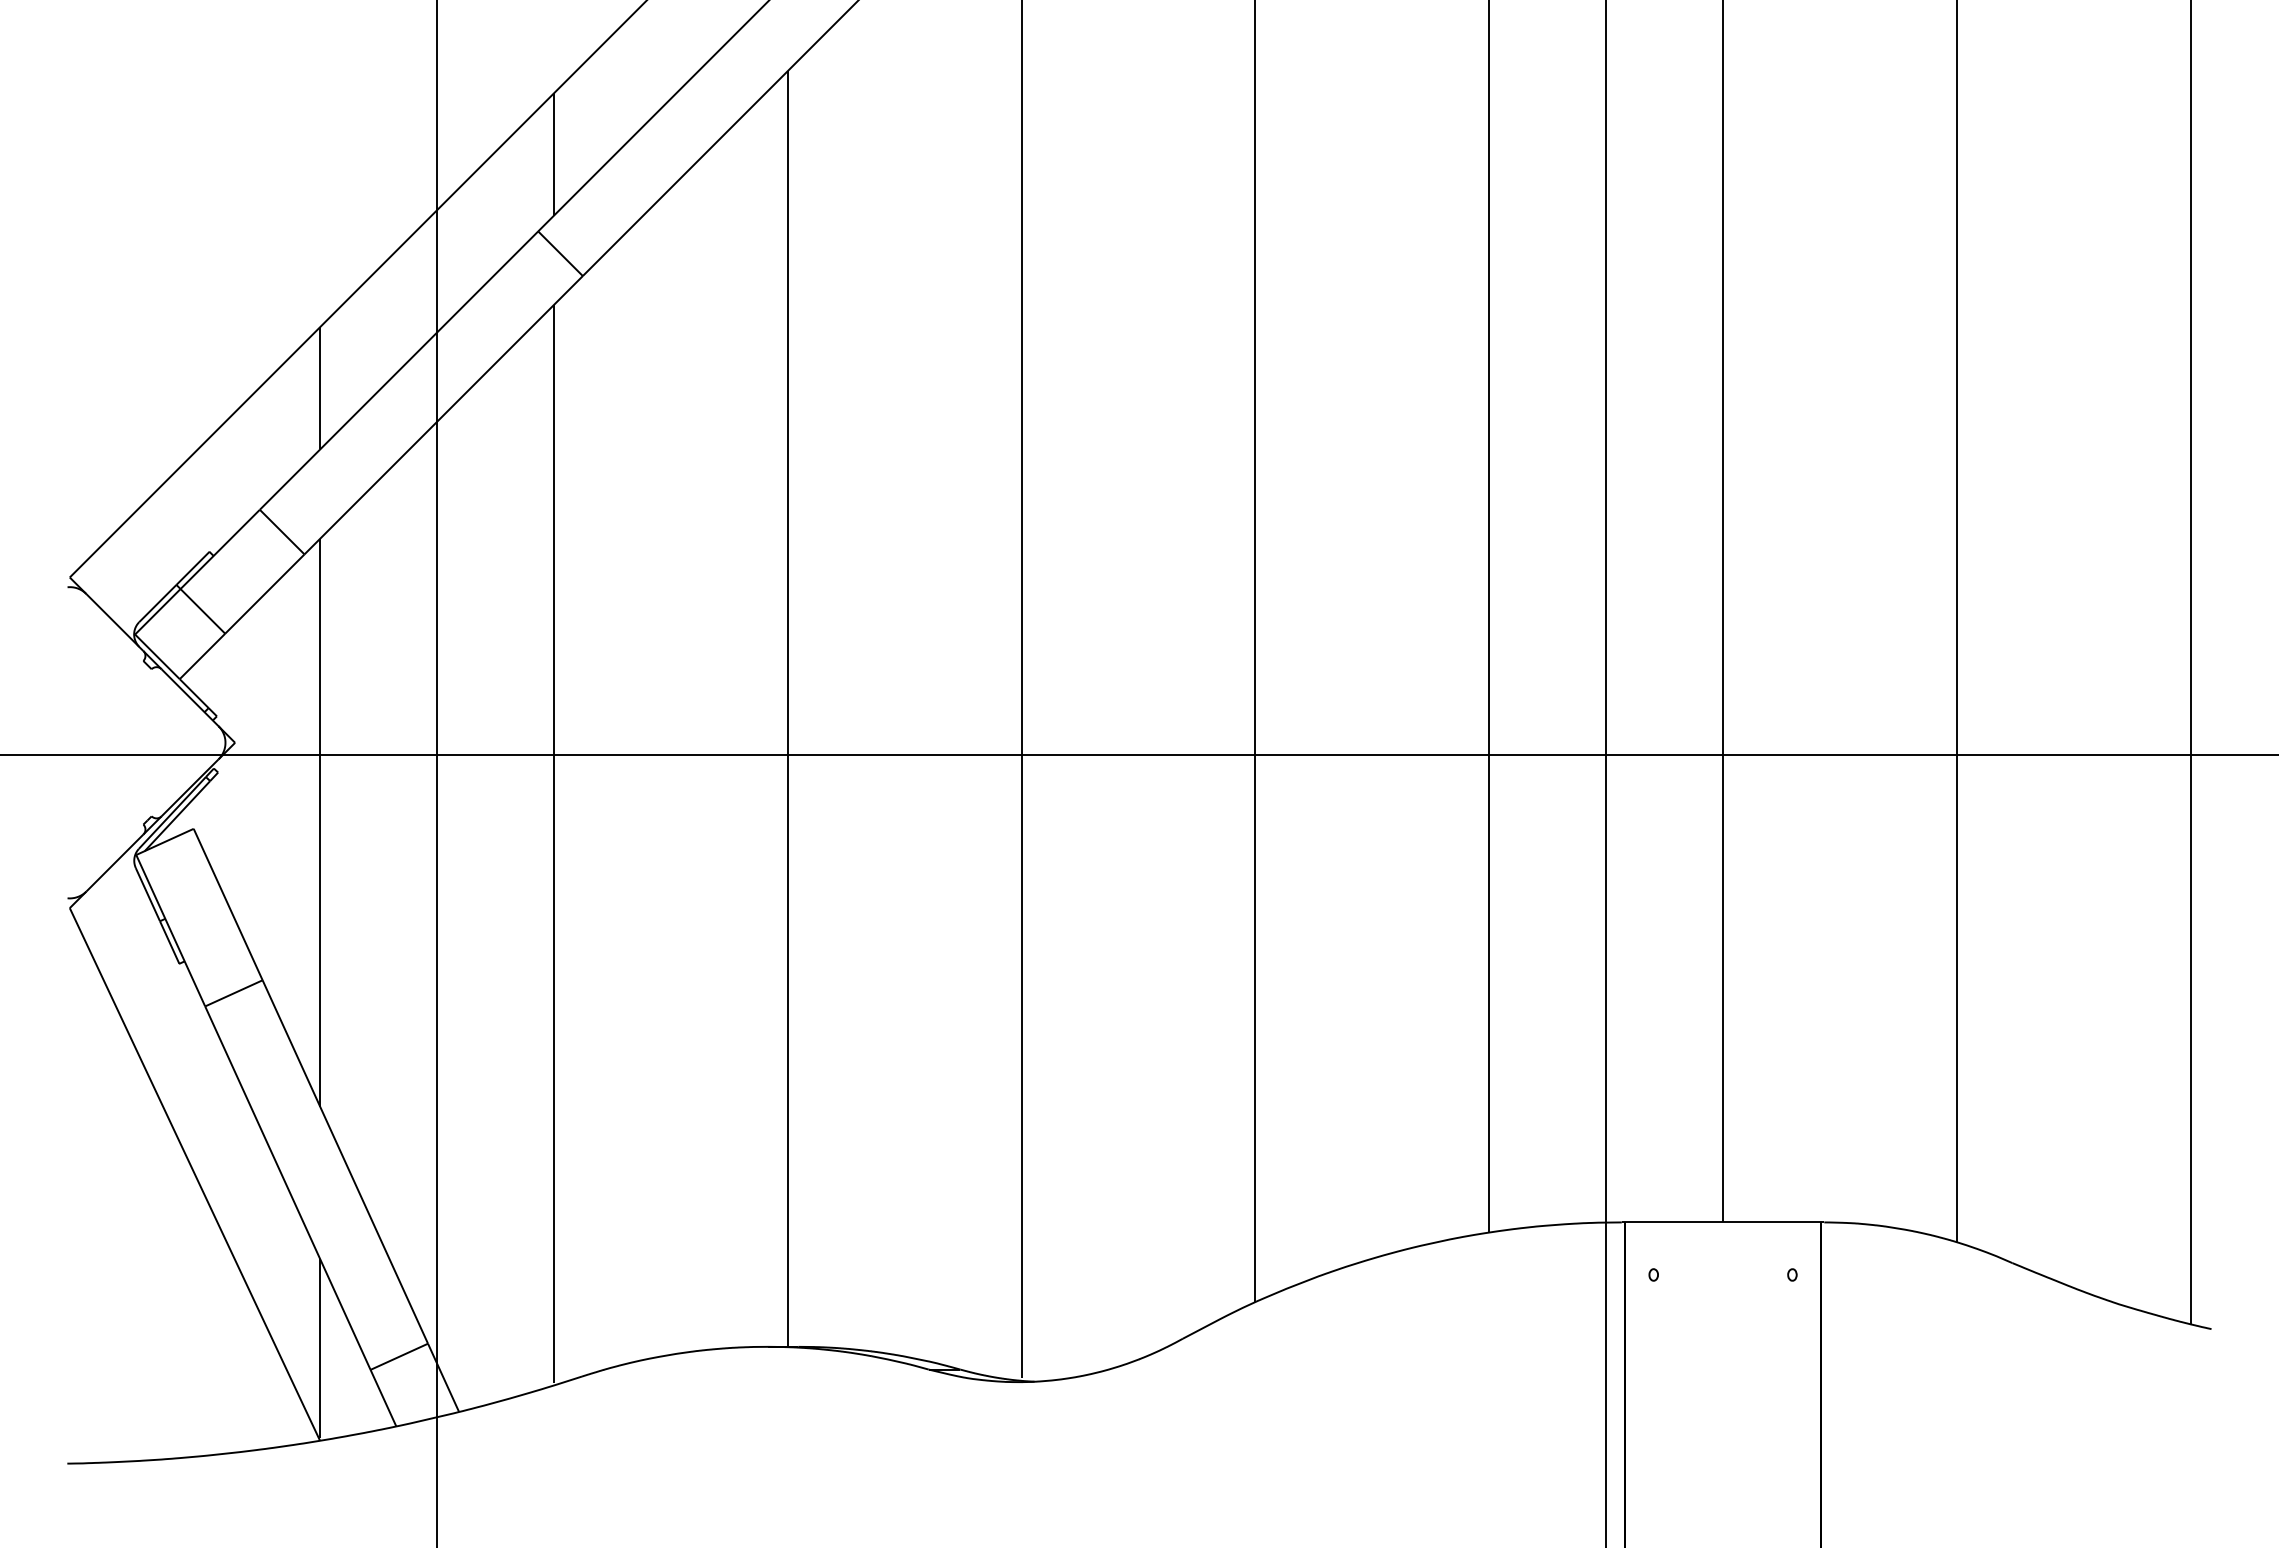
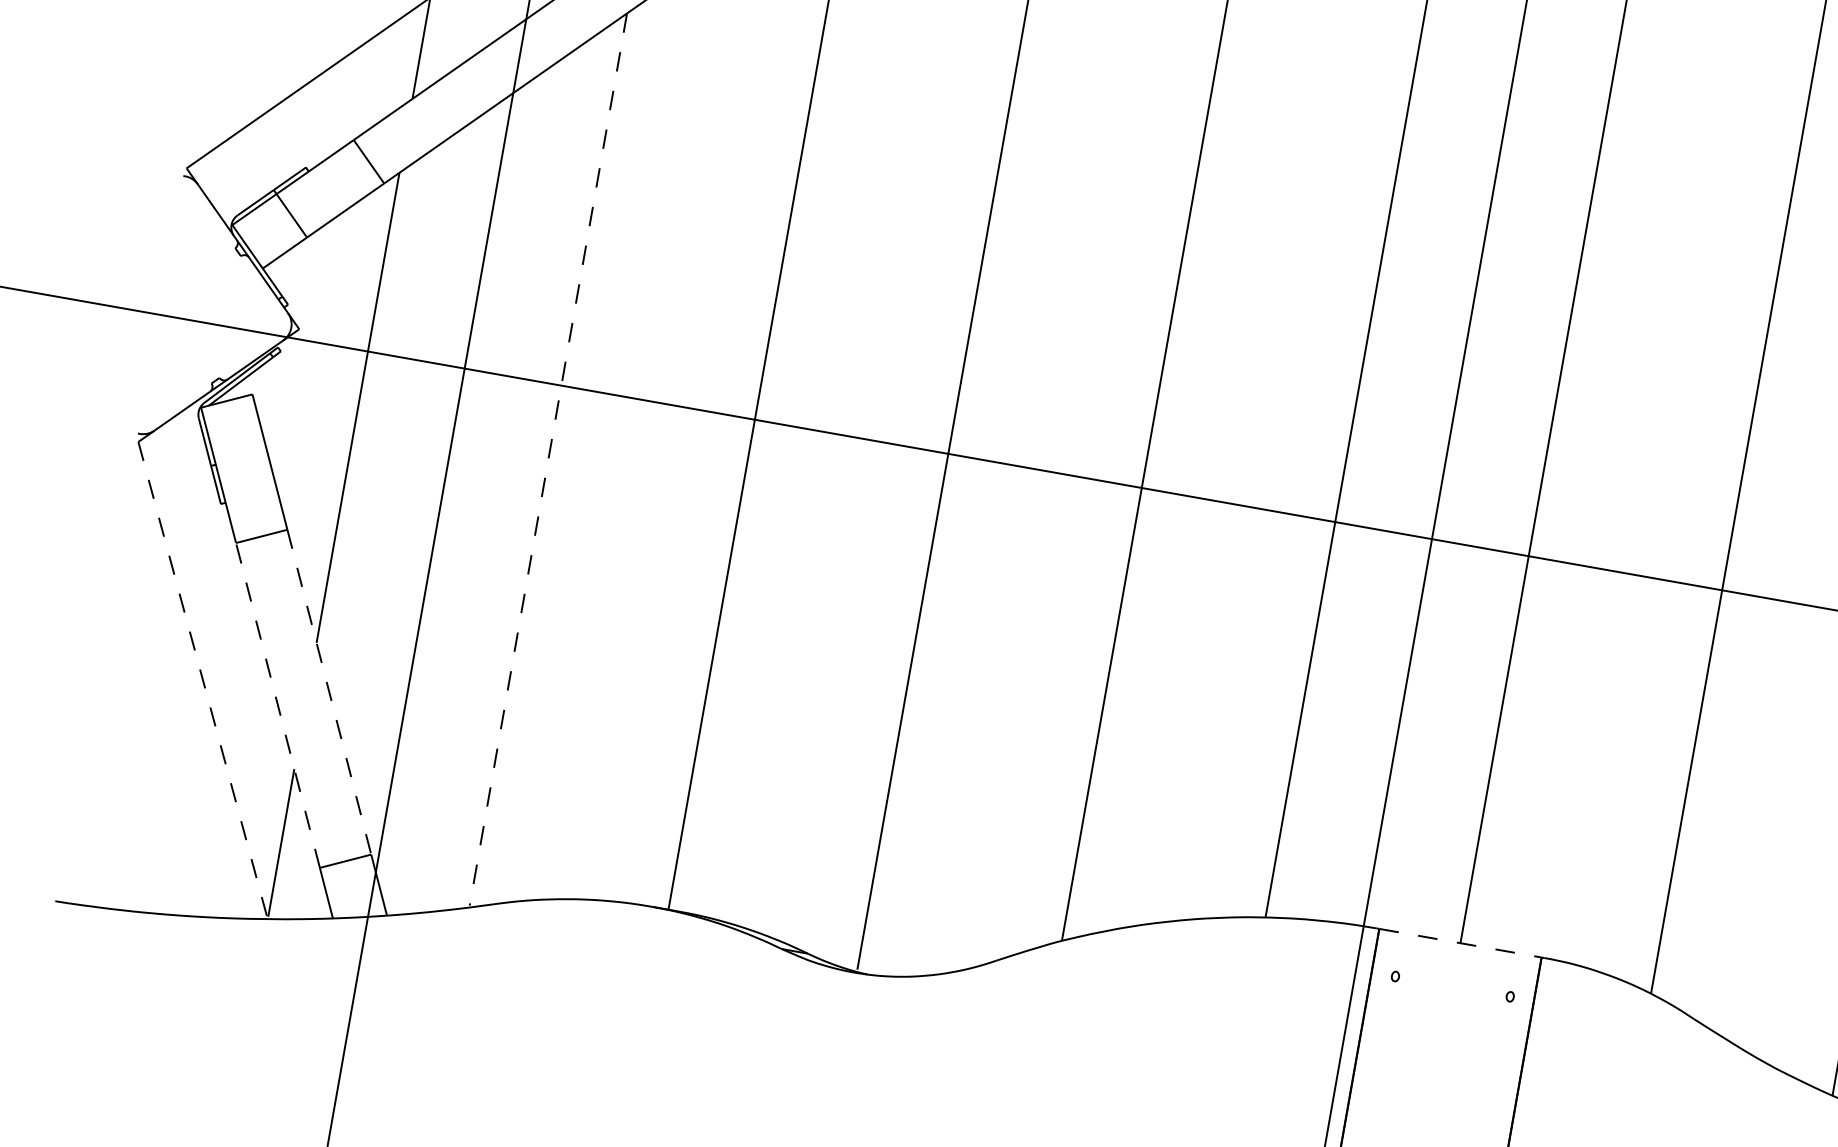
line: (554, 844) -> (548, 460), solid -> dashed
line: (345, 1162) -> (329, 692), solid -> dashed
line: (195, 1174) -> (203, 680), solid -> dashed
line: (287, 1188) -> (277, 705), solid -> dashed
line: (1723, 1222) -> (1460, 943), solid -> dashed

